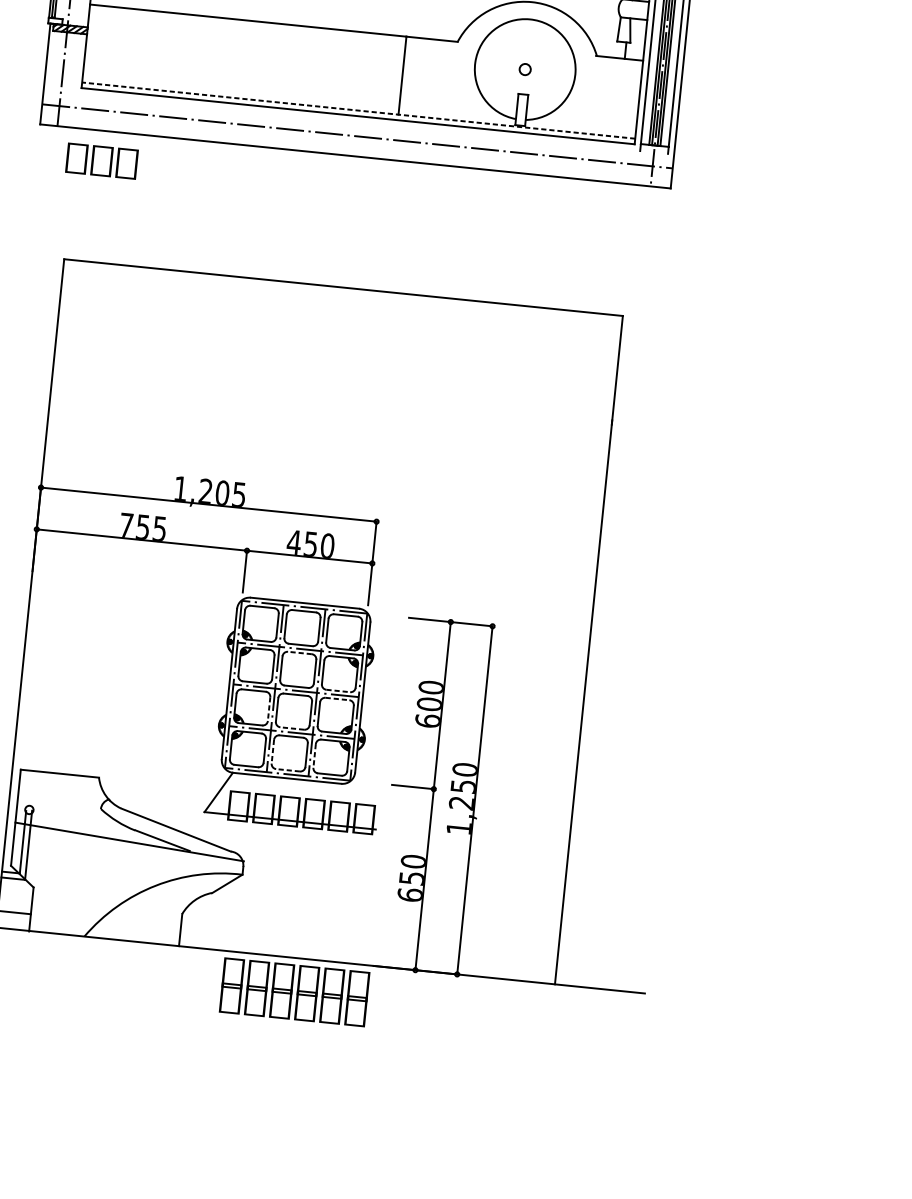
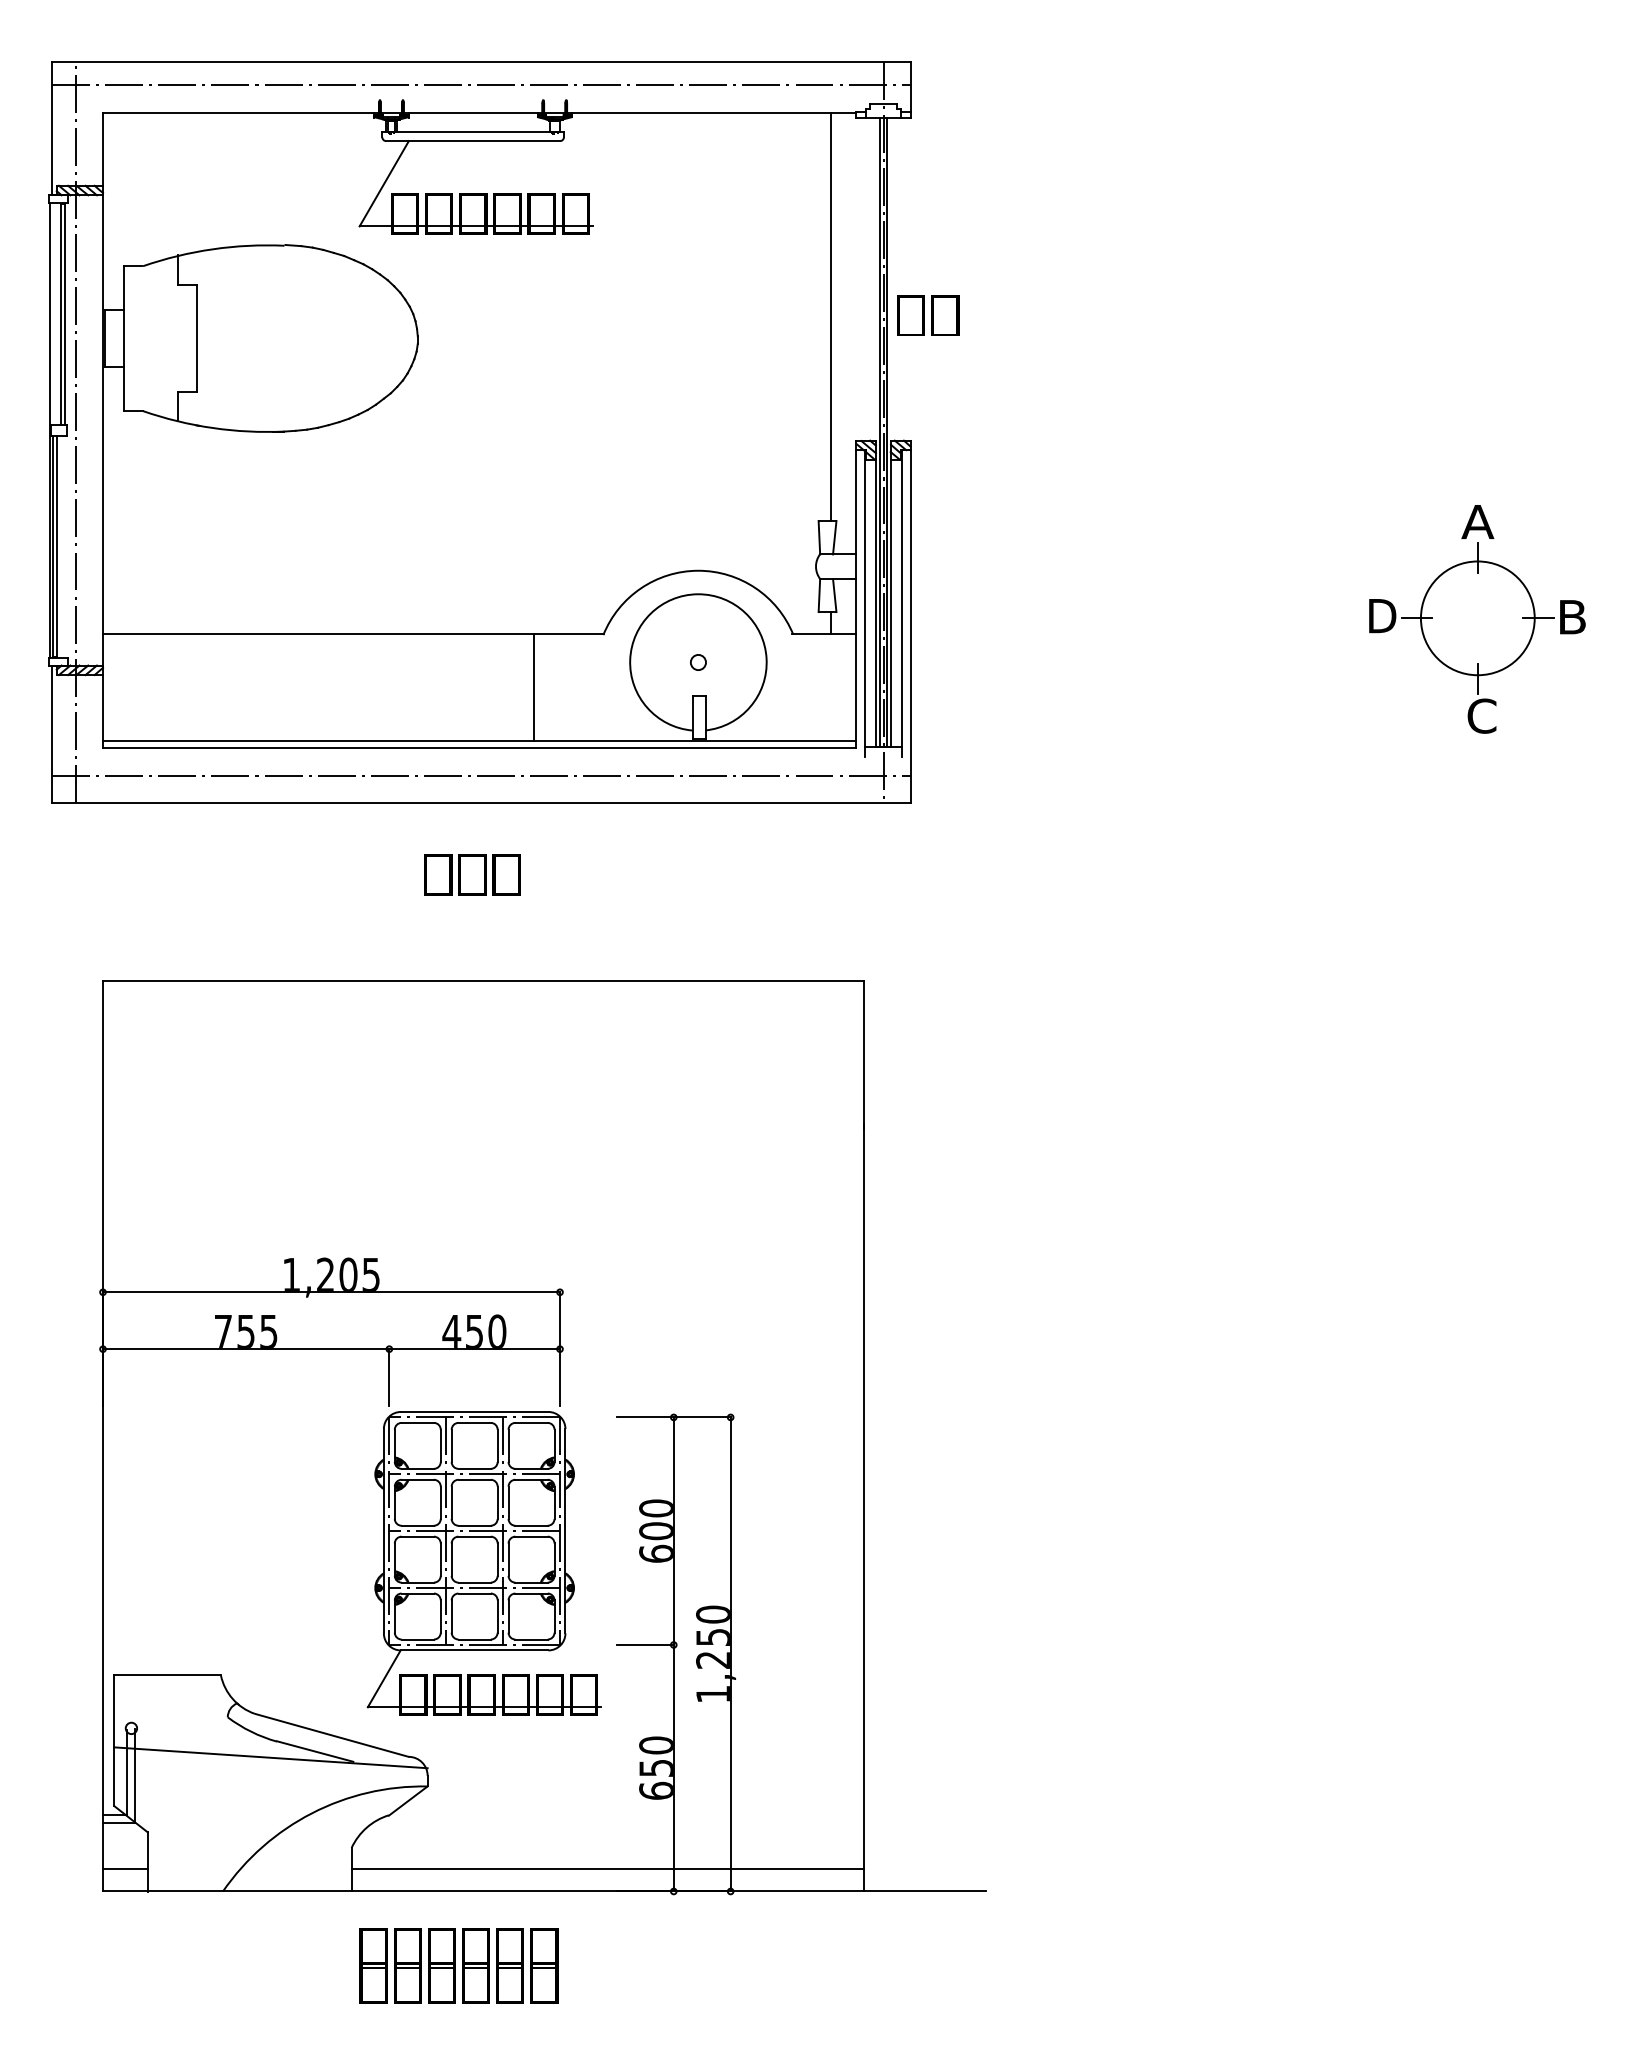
line: (358, 110) -> (479, 740), dashed -> solid
text: (102, 160) -> (472, 874), moved
line: (299, 652) -> (474, 1479), dashed -> solid
line: (339, 690) -> (532, 1525), dashed -> solid
line: (338, 698) -> (532, 1536), dashed -> solid
line: (268, 709) -> (440, 1560), dashed -> solid
line: (292, 728) -> (474, 1582), dashed -> solid
line: (272, 752) -> (451, 1617), dashed -> solid
line: (314, 756) -> (508, 1617), dashed -> solid
line: (287, 770) -> (474, 1639), dashed -> solid
line: (368, 948) -> (607, 1868), added
text: (294, 992) -> (458, 1965), moved

